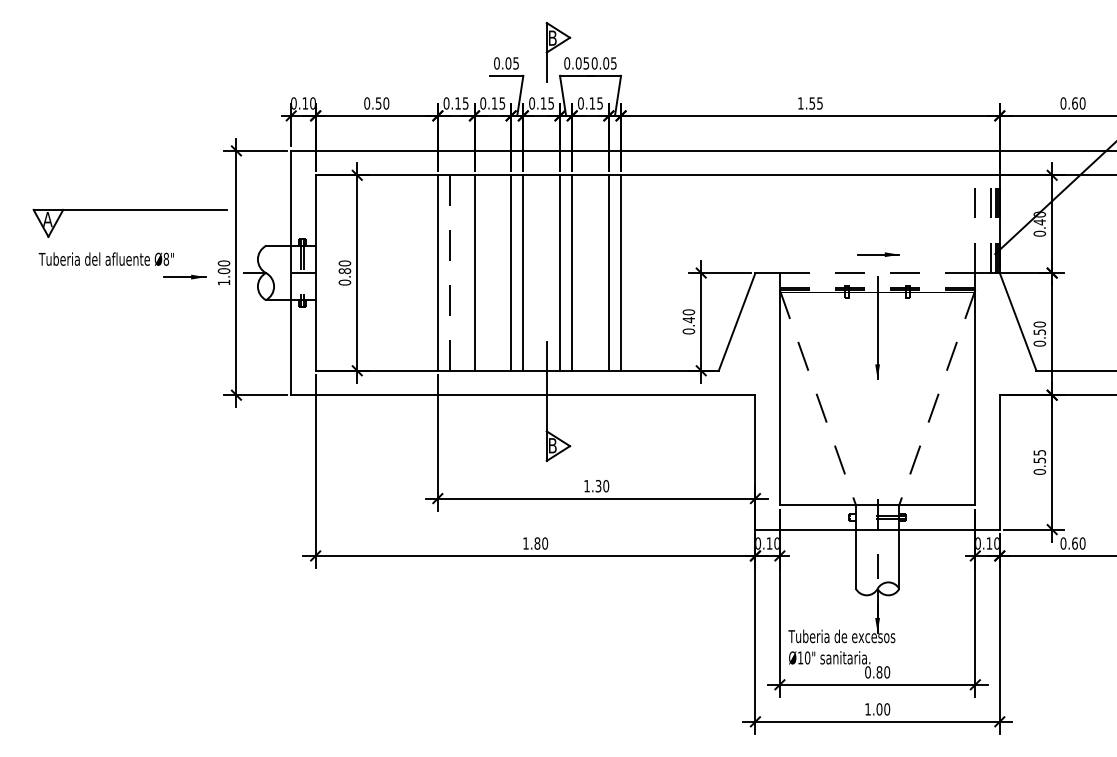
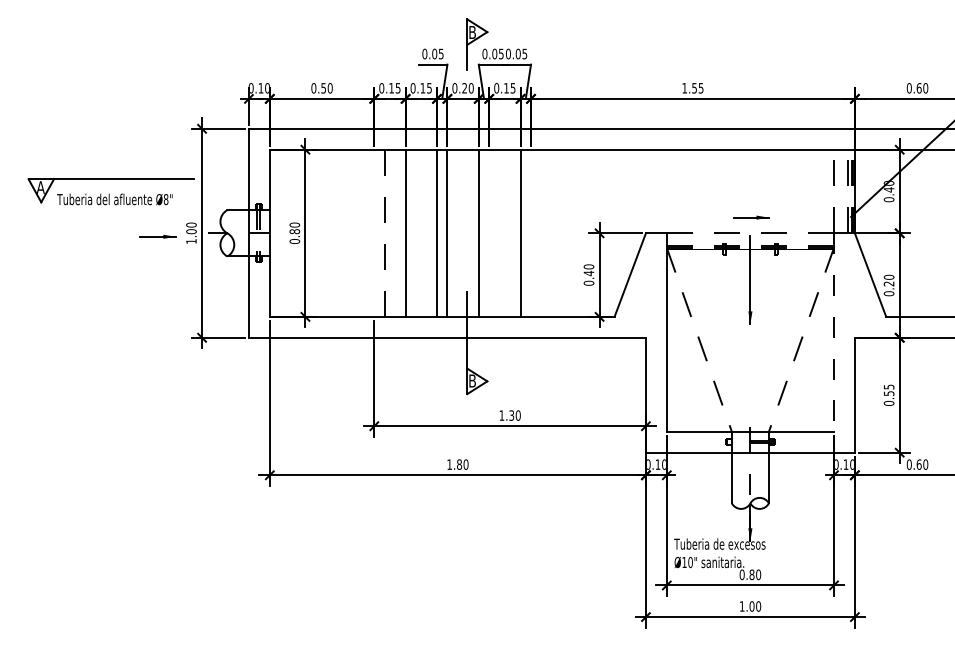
text: (546, 103) -> (467, 88), 0.15 -> 0.20
text: (105, 259) -> (114, 199), moved
line: (438, 272) -> (374, 232), removed
line: (572, 272) -> (489, 232), removed
line: (621, 272) -> (531, 232), removed
text: (1039, 331) -> (888, 283), 0.50 -> 0.20
line: (974, 390) -> (833, 333), solid -> dashed

